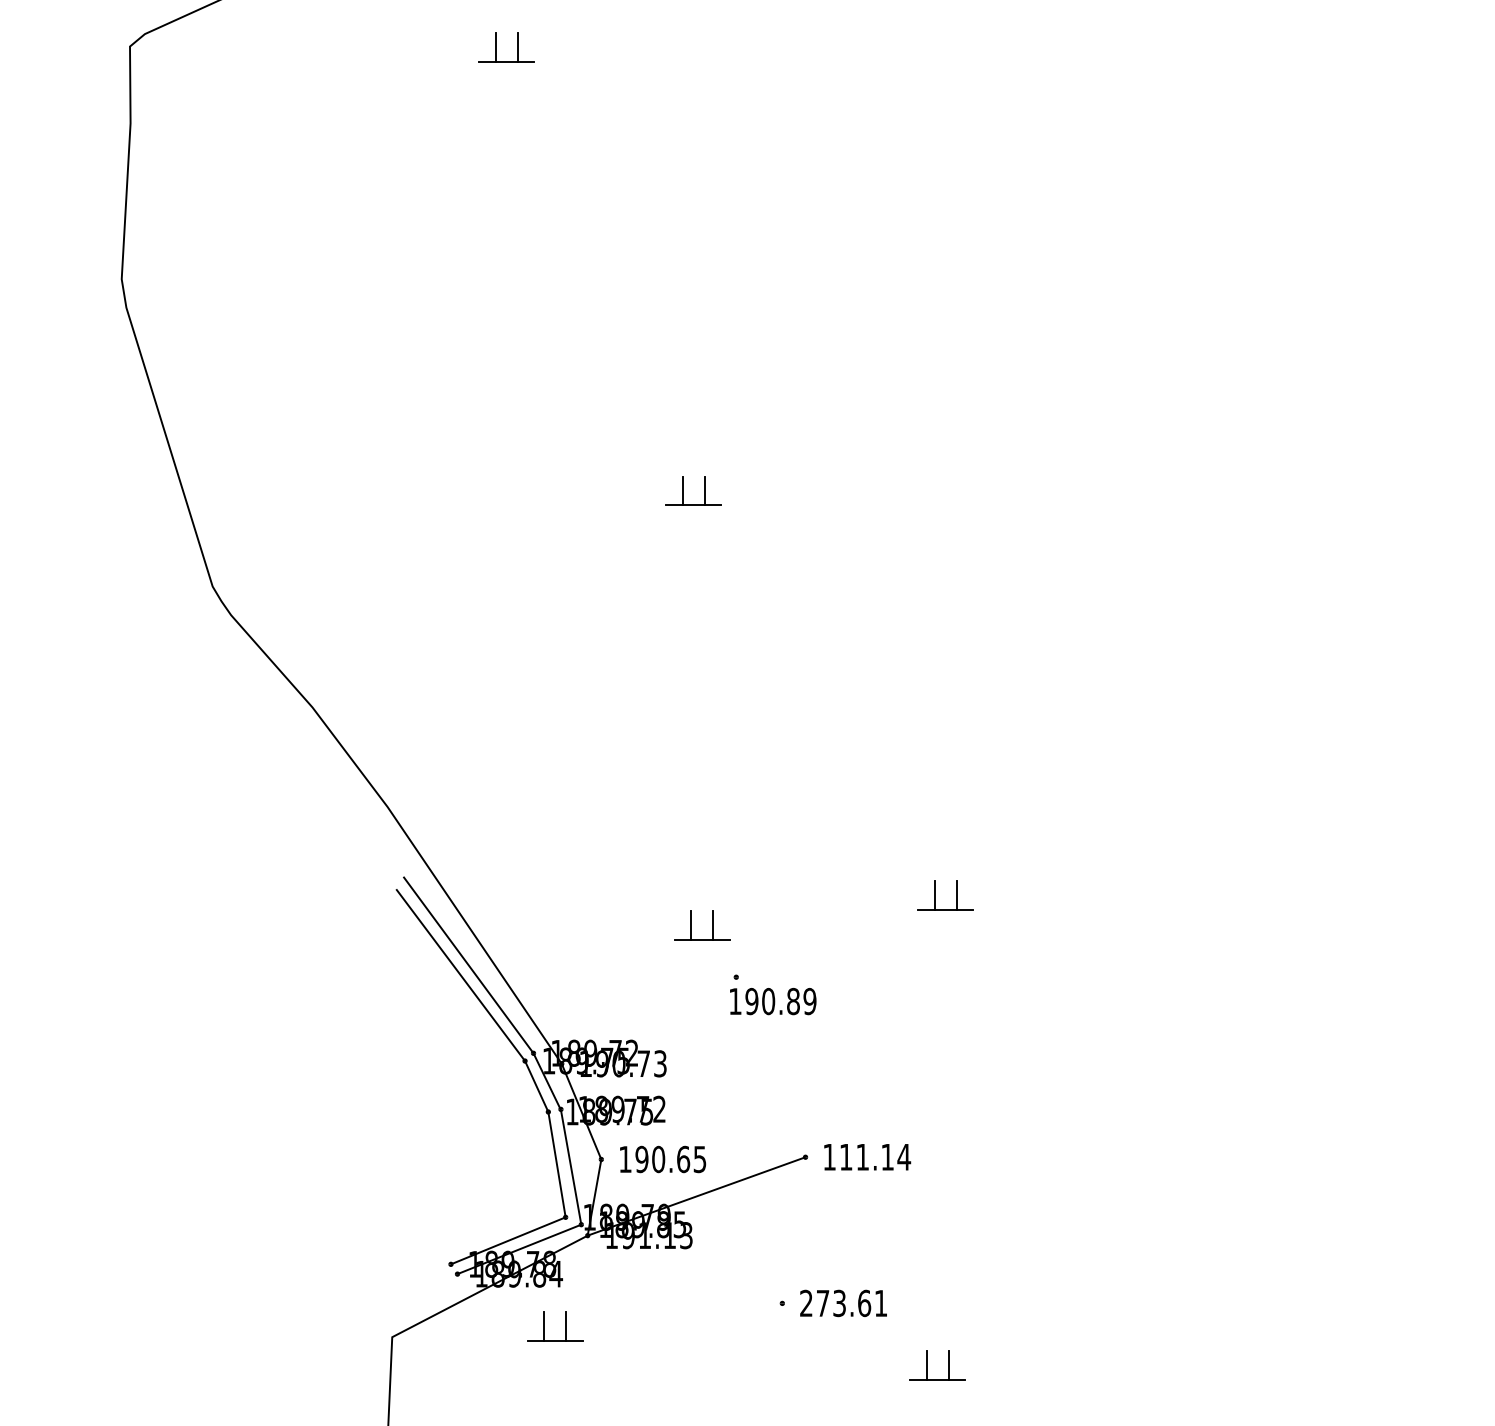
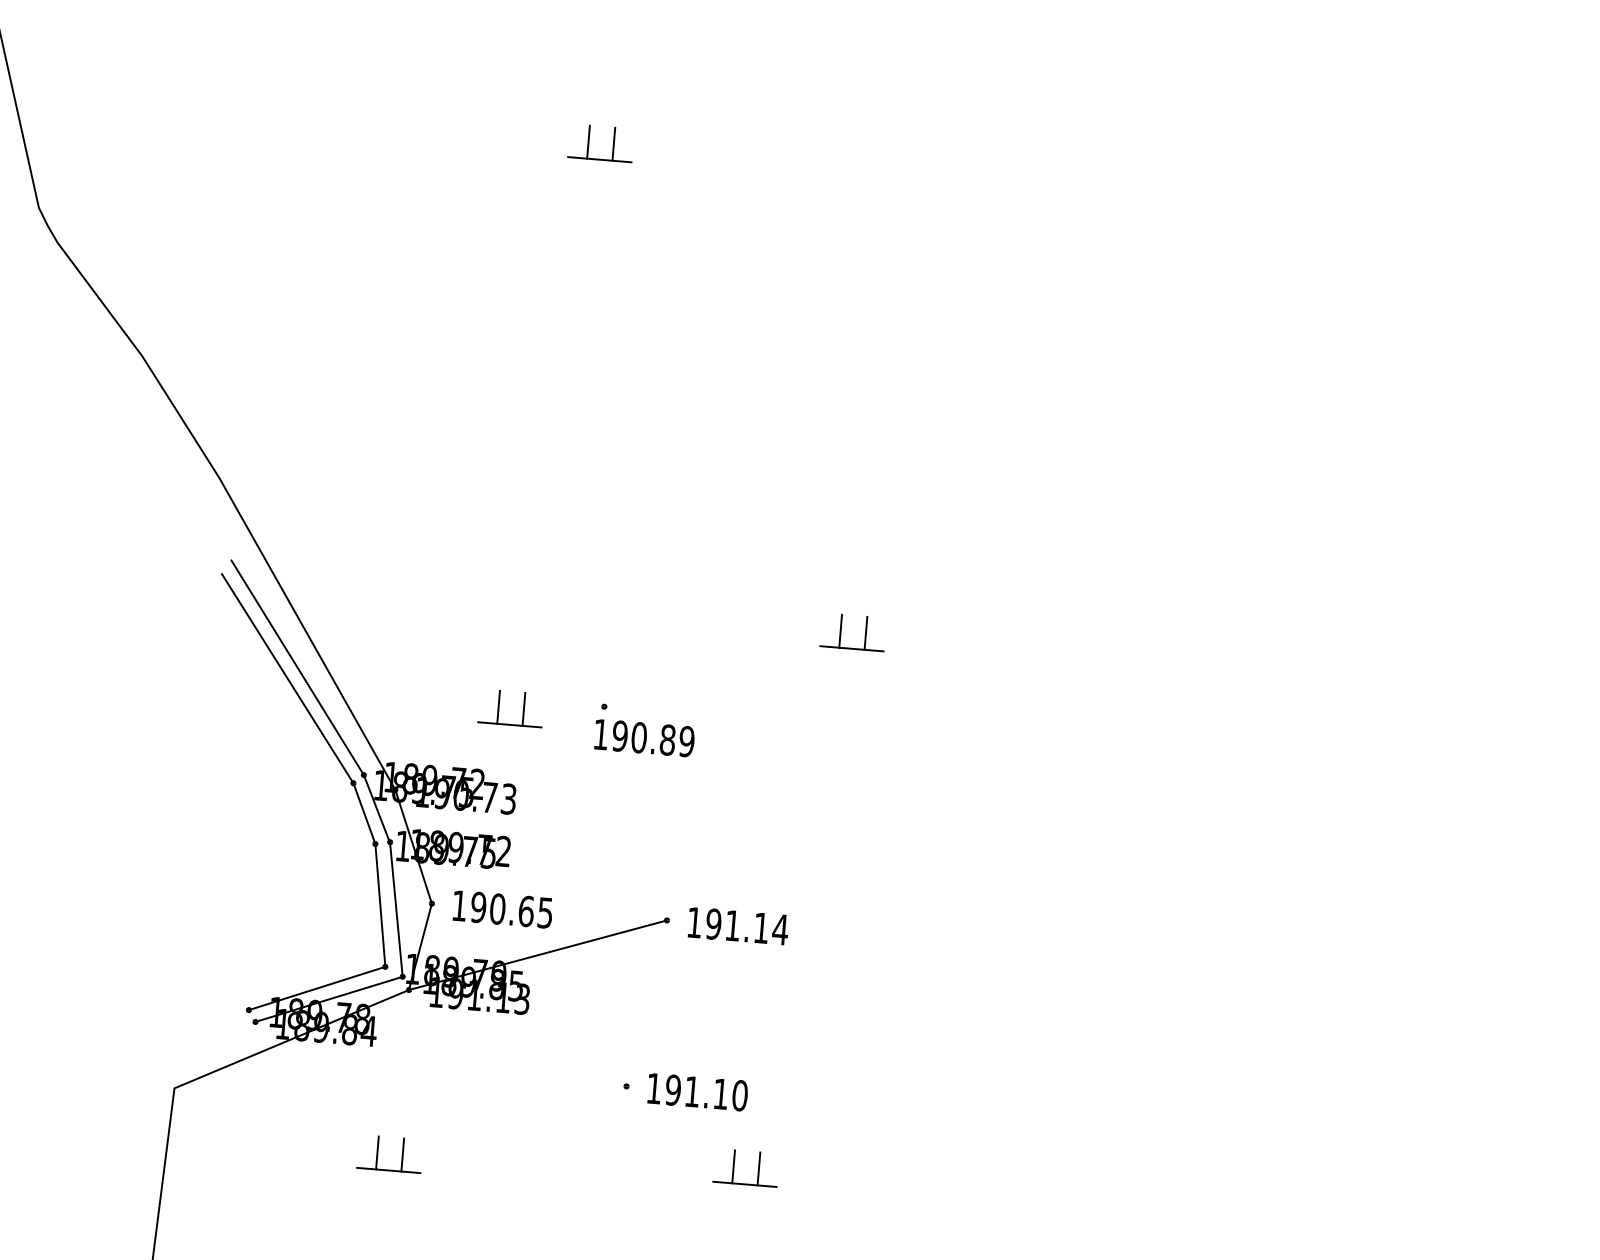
part: (712, 925) -> (523, 709), moved
text: (845, 1156) -> (713, 923), 111.14 -> 191.14
text: (843, 1303) -> (696, 1092), 273.61 -> 191.10
part: (565, 1326) -> (402, 1154), moved
part: (927, 1365) -> (734, 1167), moved

